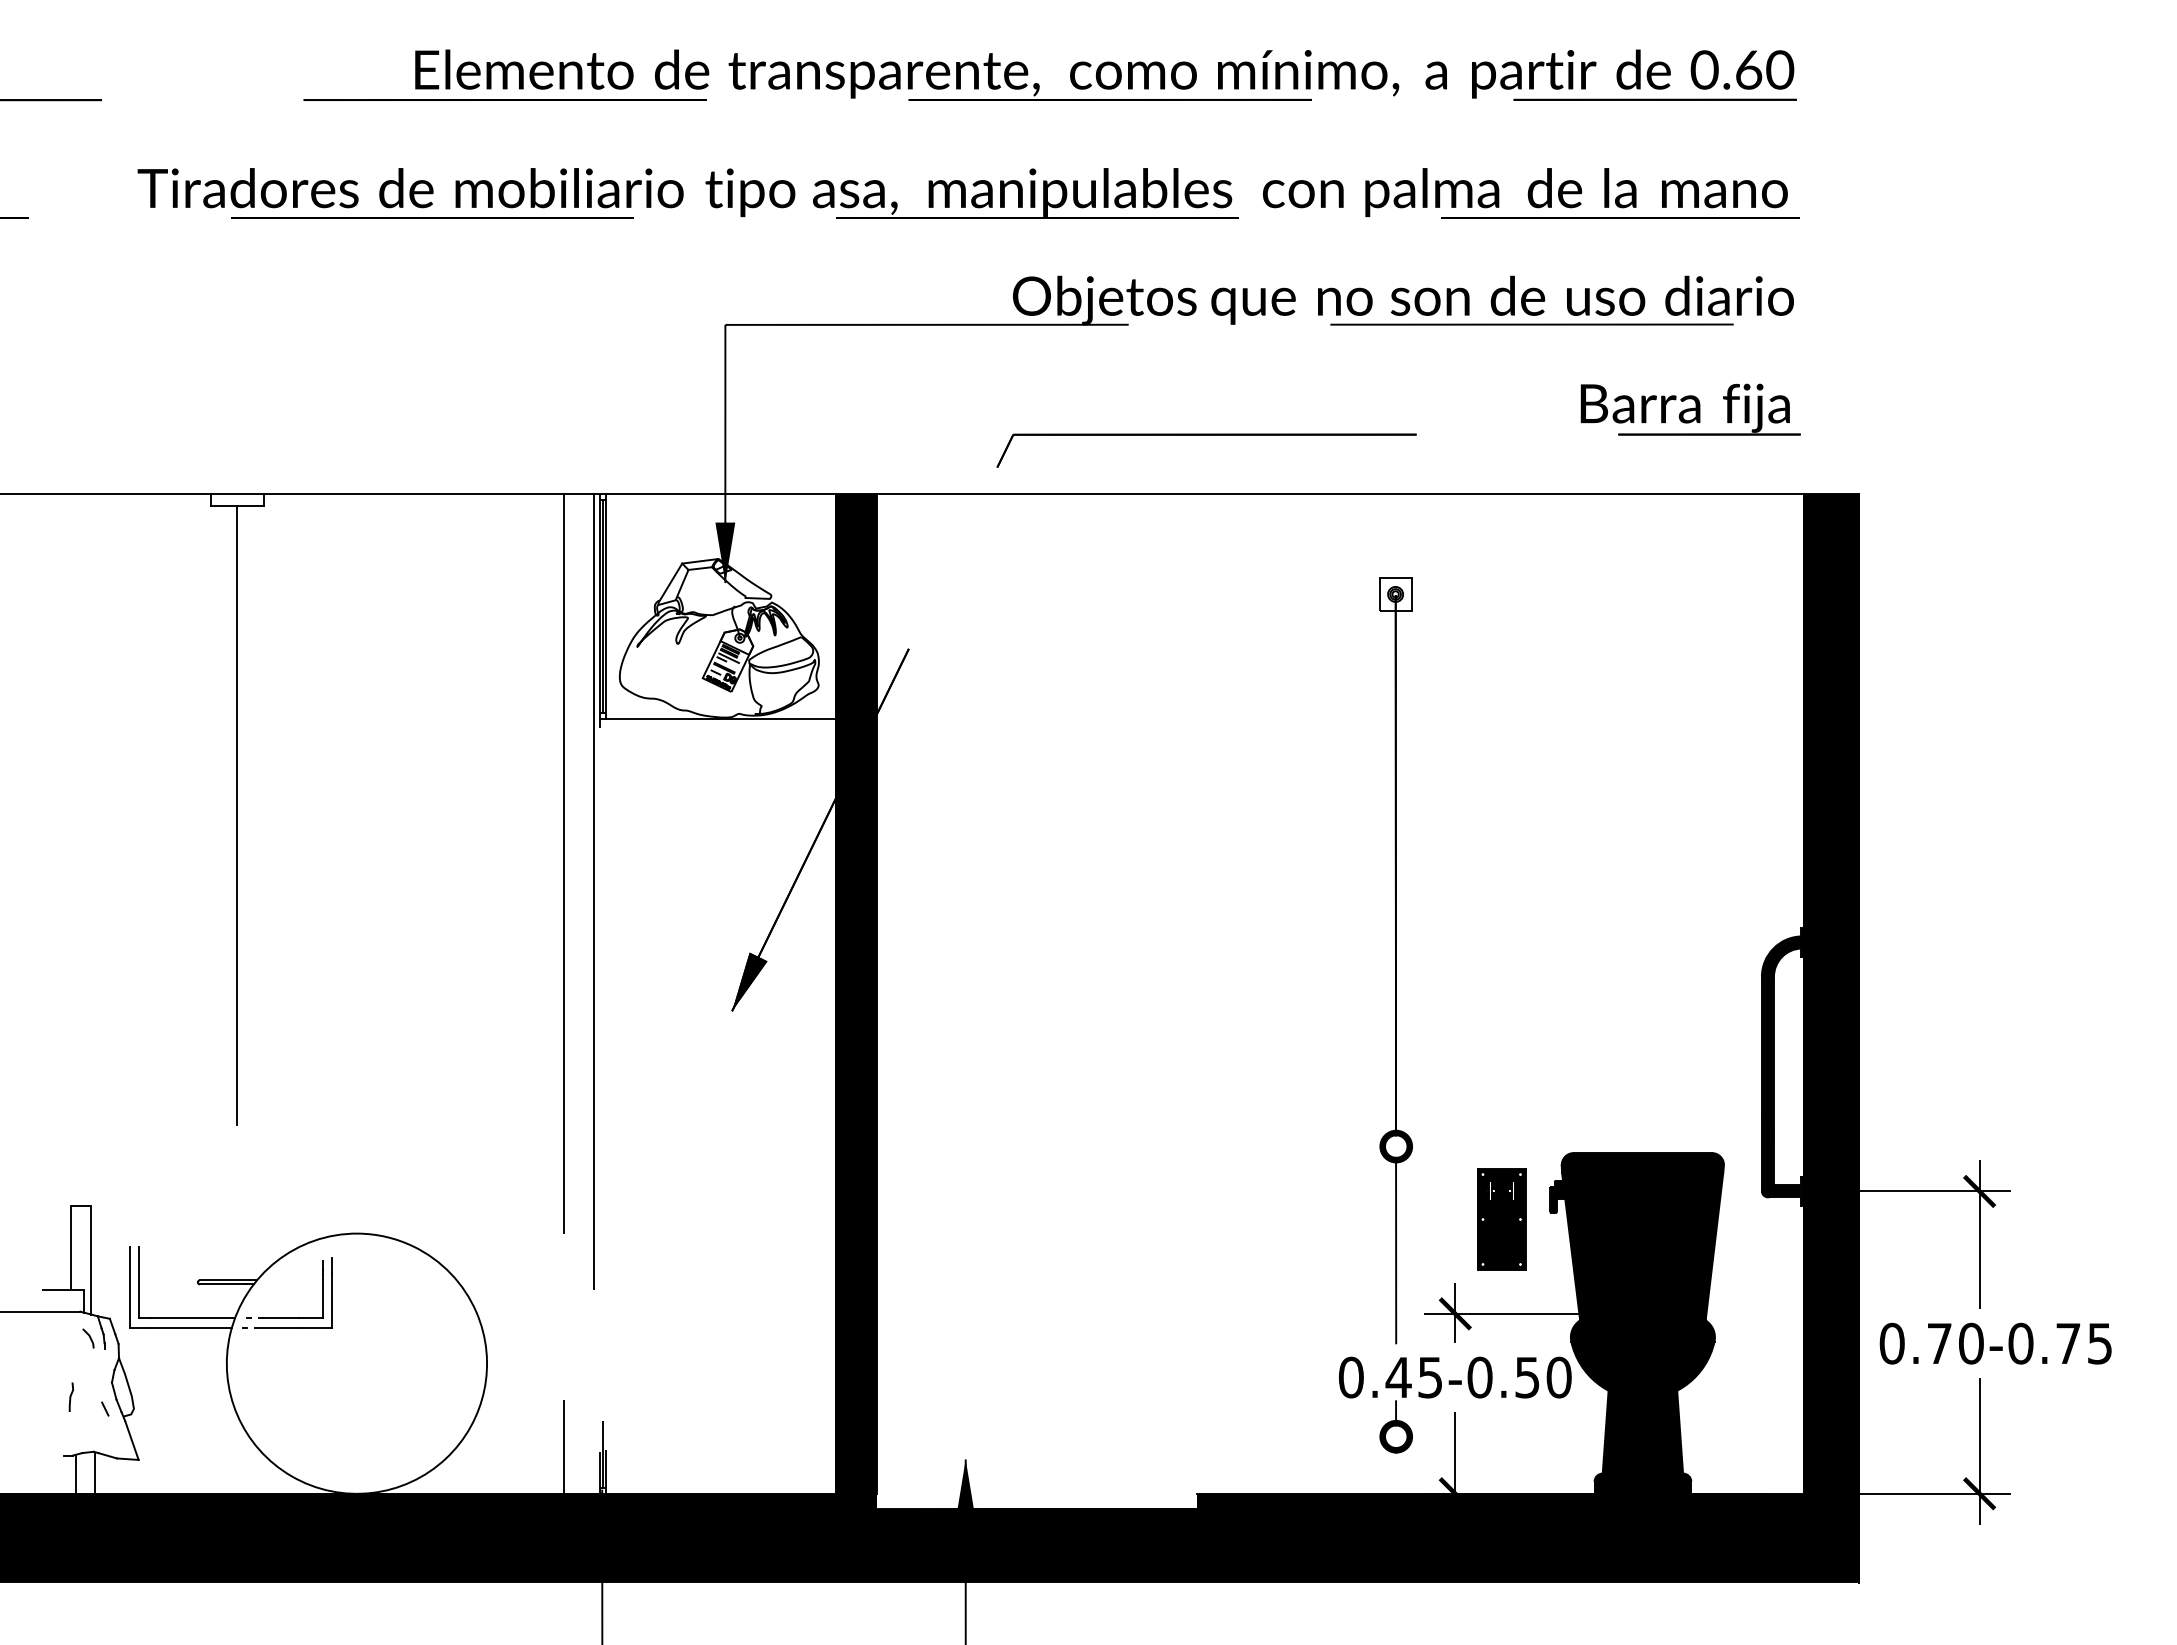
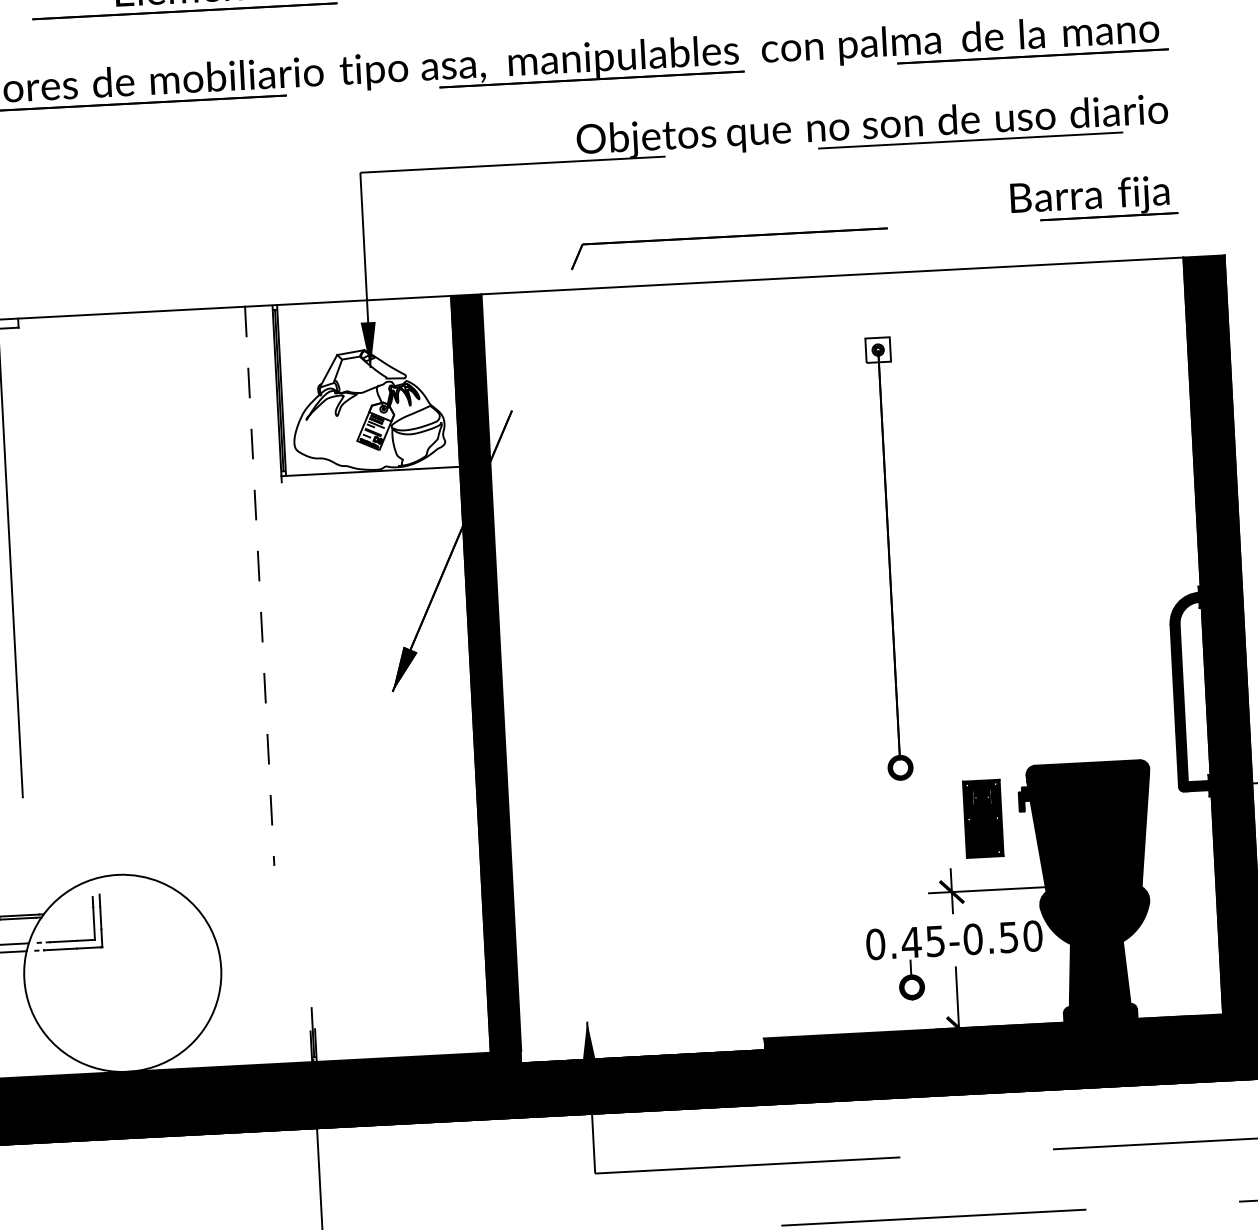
line: (564, 863) -> (259, 586), solid -> dashed
line: (594, 890) -> (283, 605), removed
line: (1396, 1250) -> (904, 846), removed
line: (564, 1447) -> (283, 1028), removed

